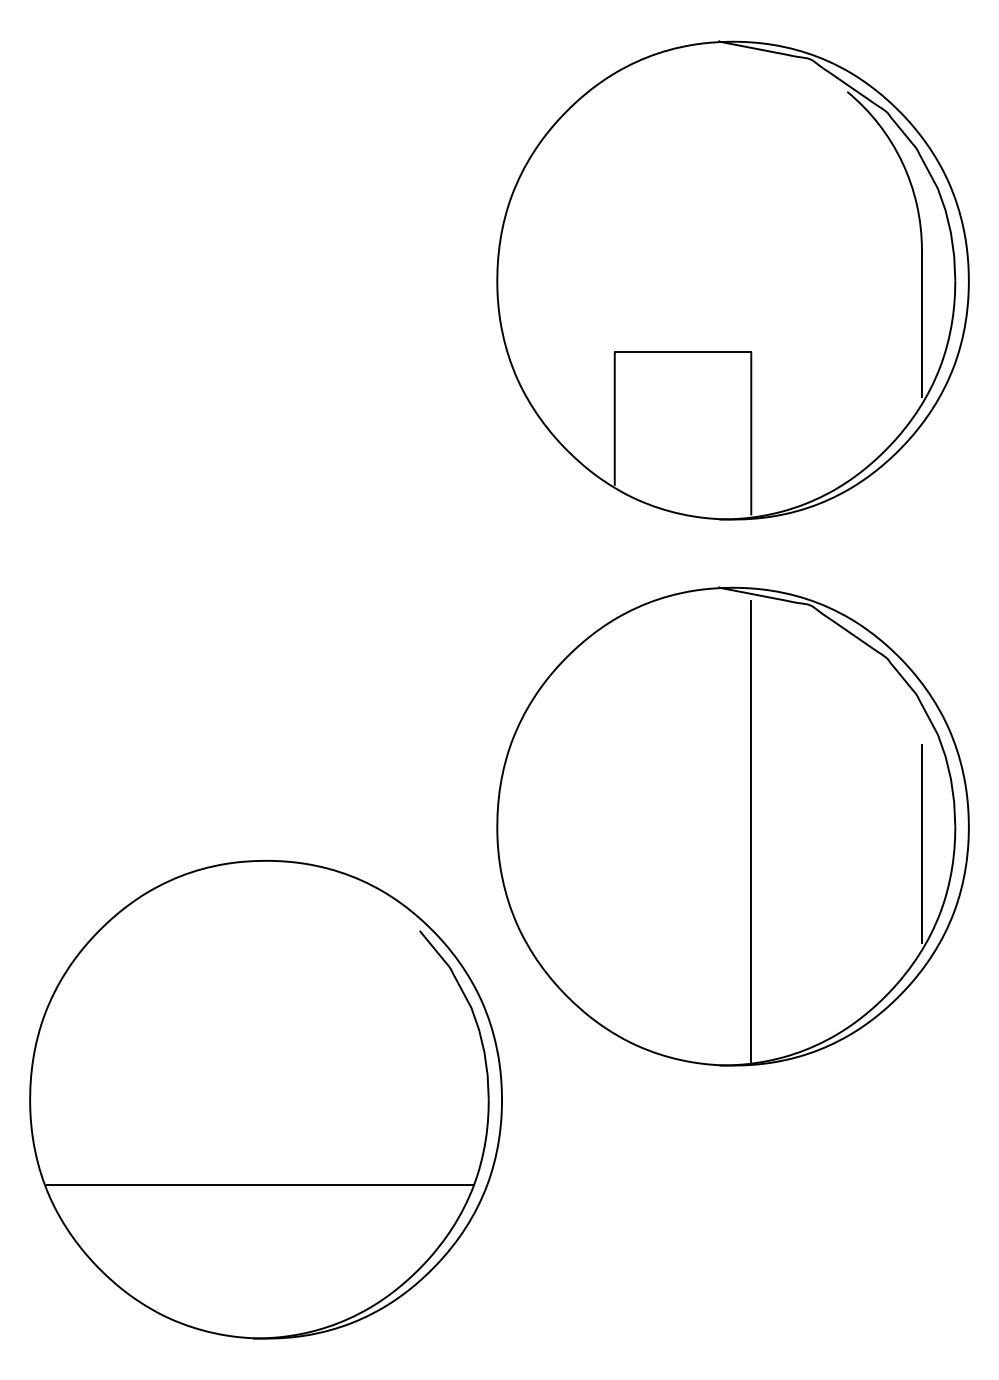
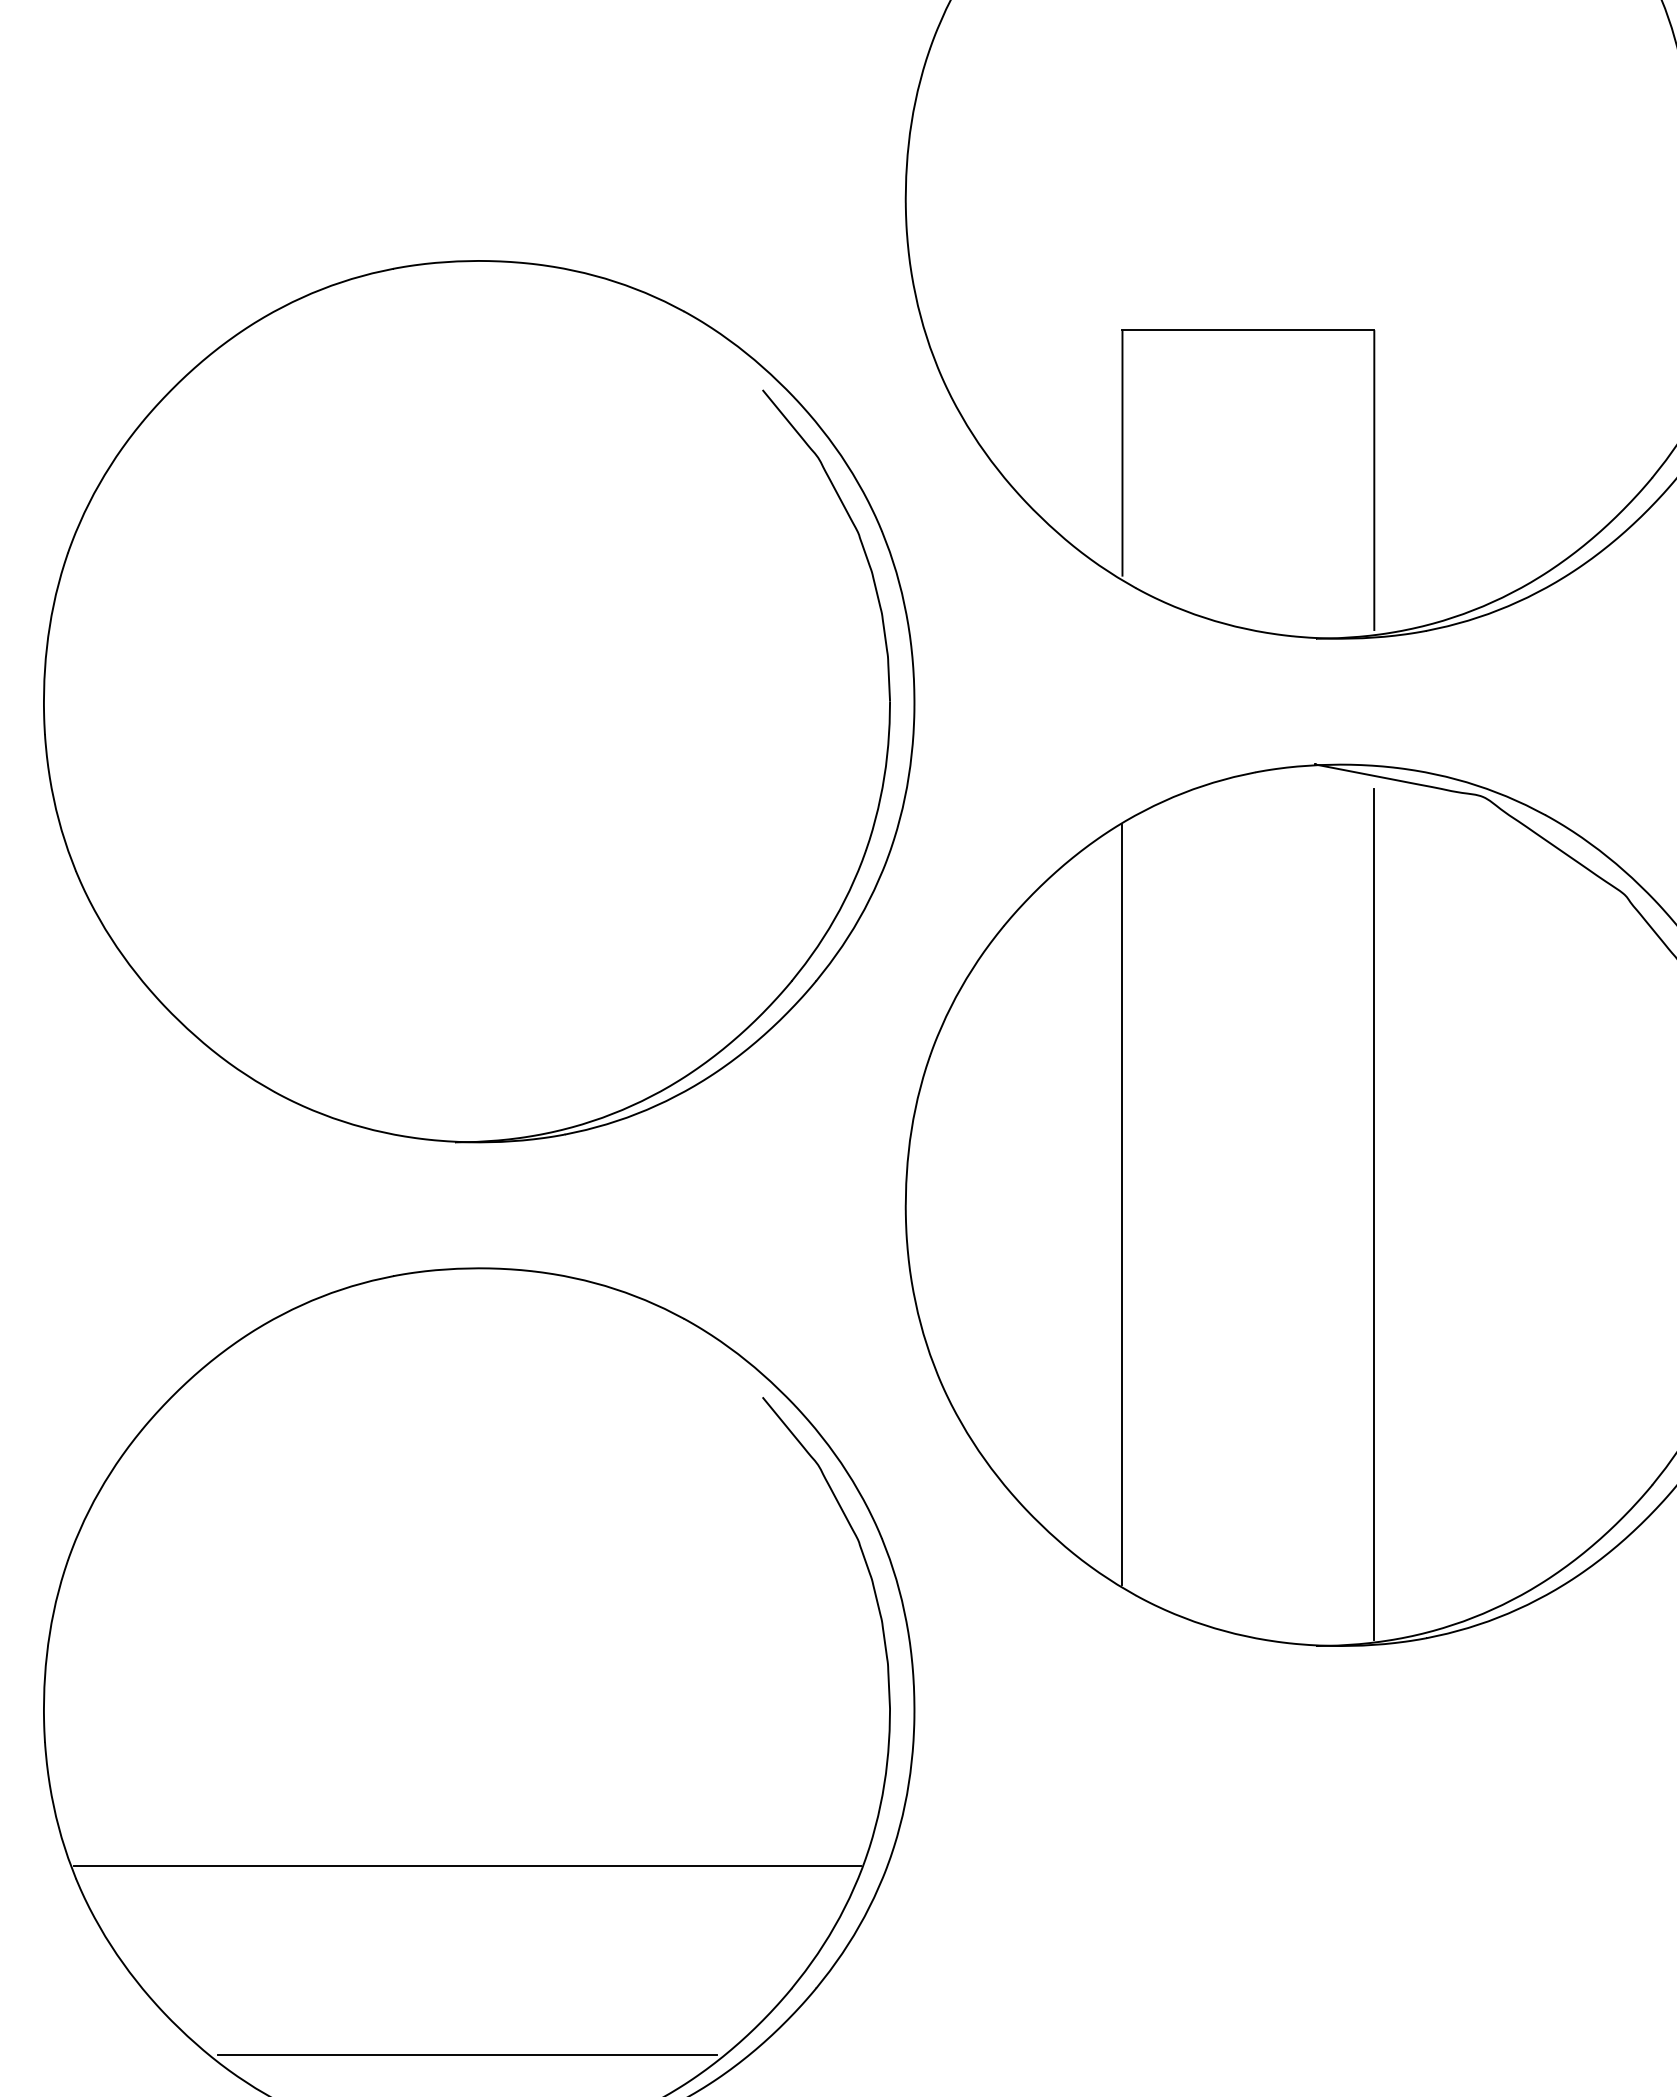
part: (265, 553) -> (478, 701), added
line: (614, 826) -> (1121, 1204), added
line: (259, 1287) -> (467, 2055), added

